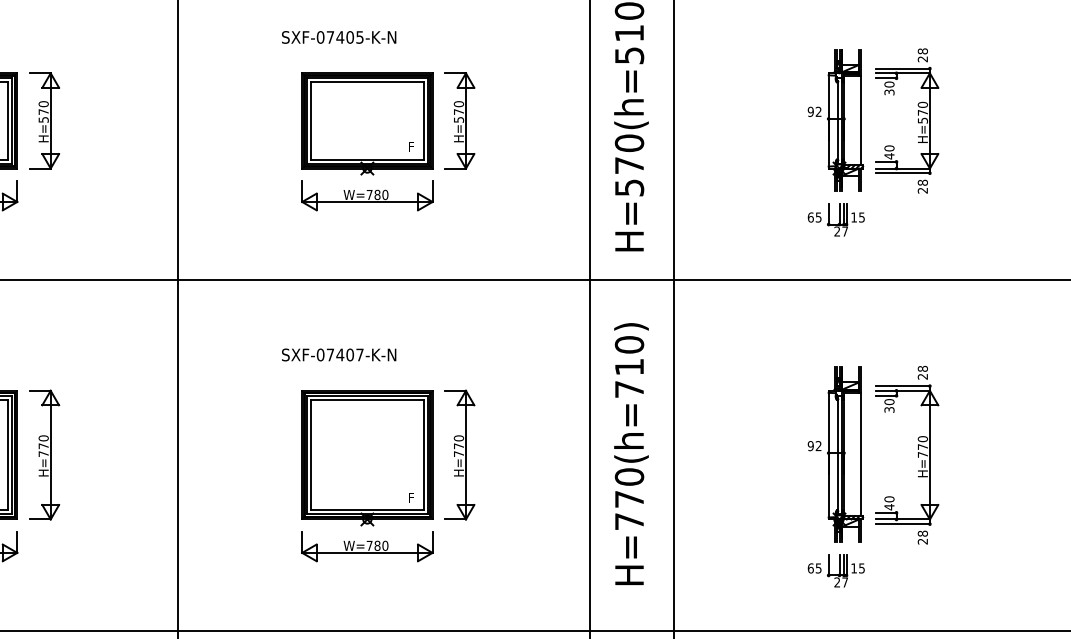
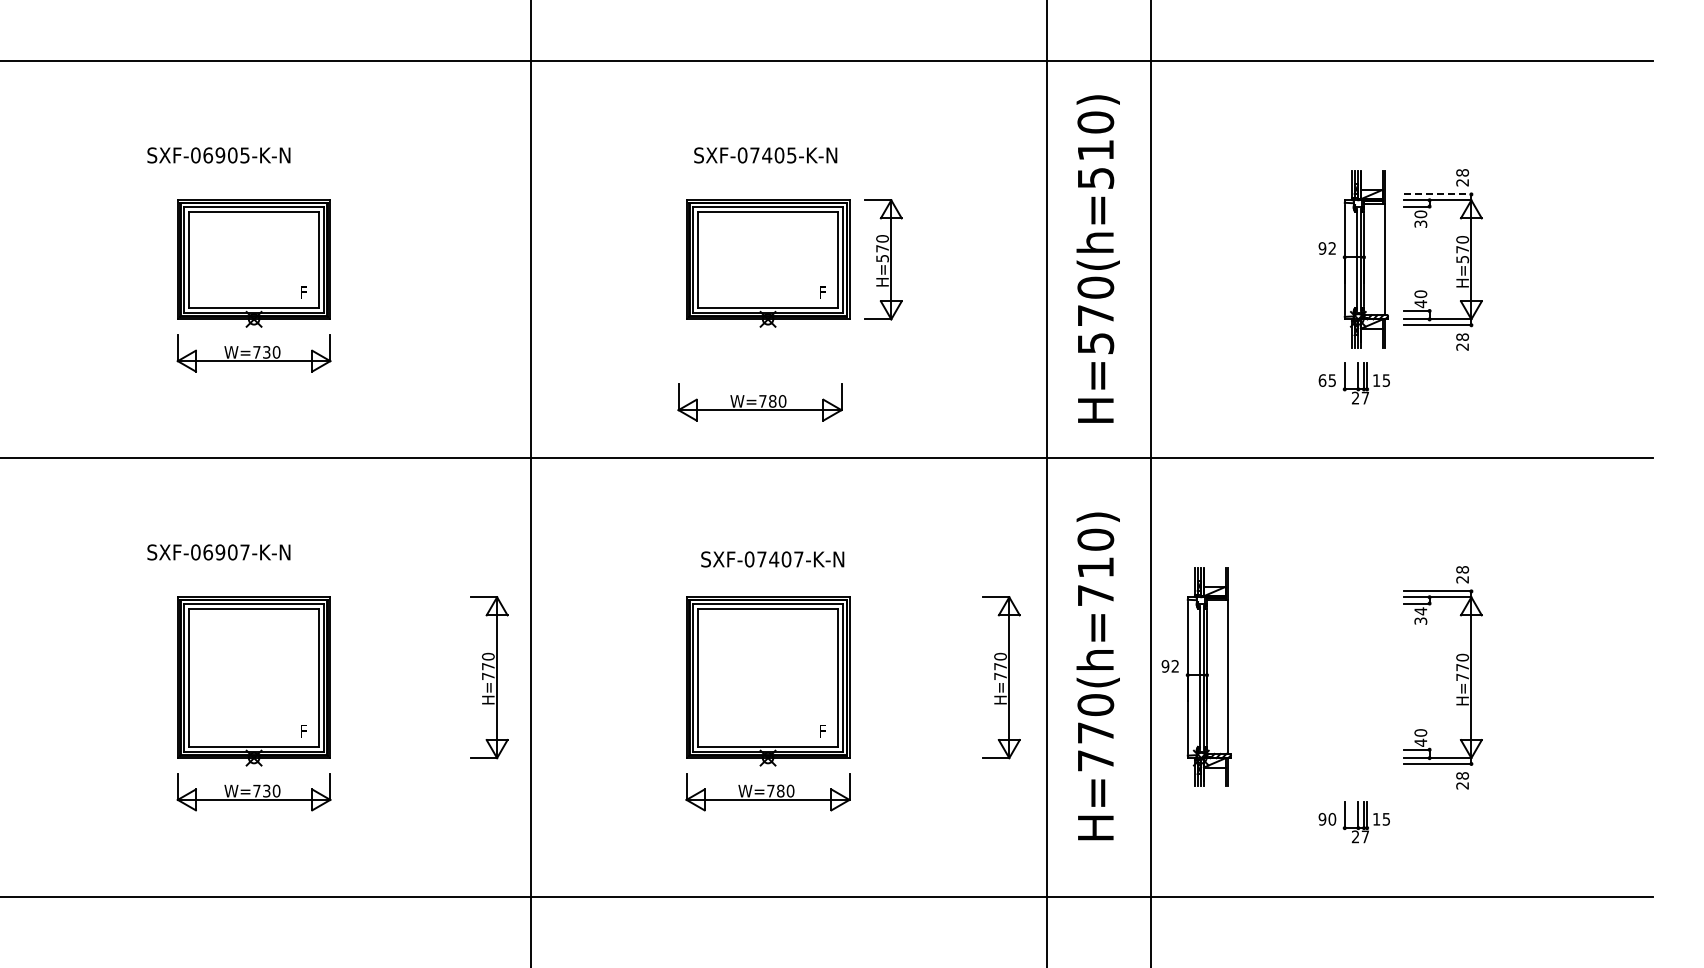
text: (338, 37) -> (765, 155), moved
line: (902, 68) -> (1437, 194), solid -> dashed
part: (44, 120) -> (364, 259), removed
part: (366, 195) -> (759, 402), moved
text: (338, 355) -> (772, 559), moved
text: (889, 402) -> (1420, 611), 30 -> 34
part: (44, 454) -> (489, 677), moved
part: (459, 454) -> (1001, 677), moved
part: (835, 454) -> (1196, 676), moved
text: (814, 567) -> (1327, 818), 65 -> 90

